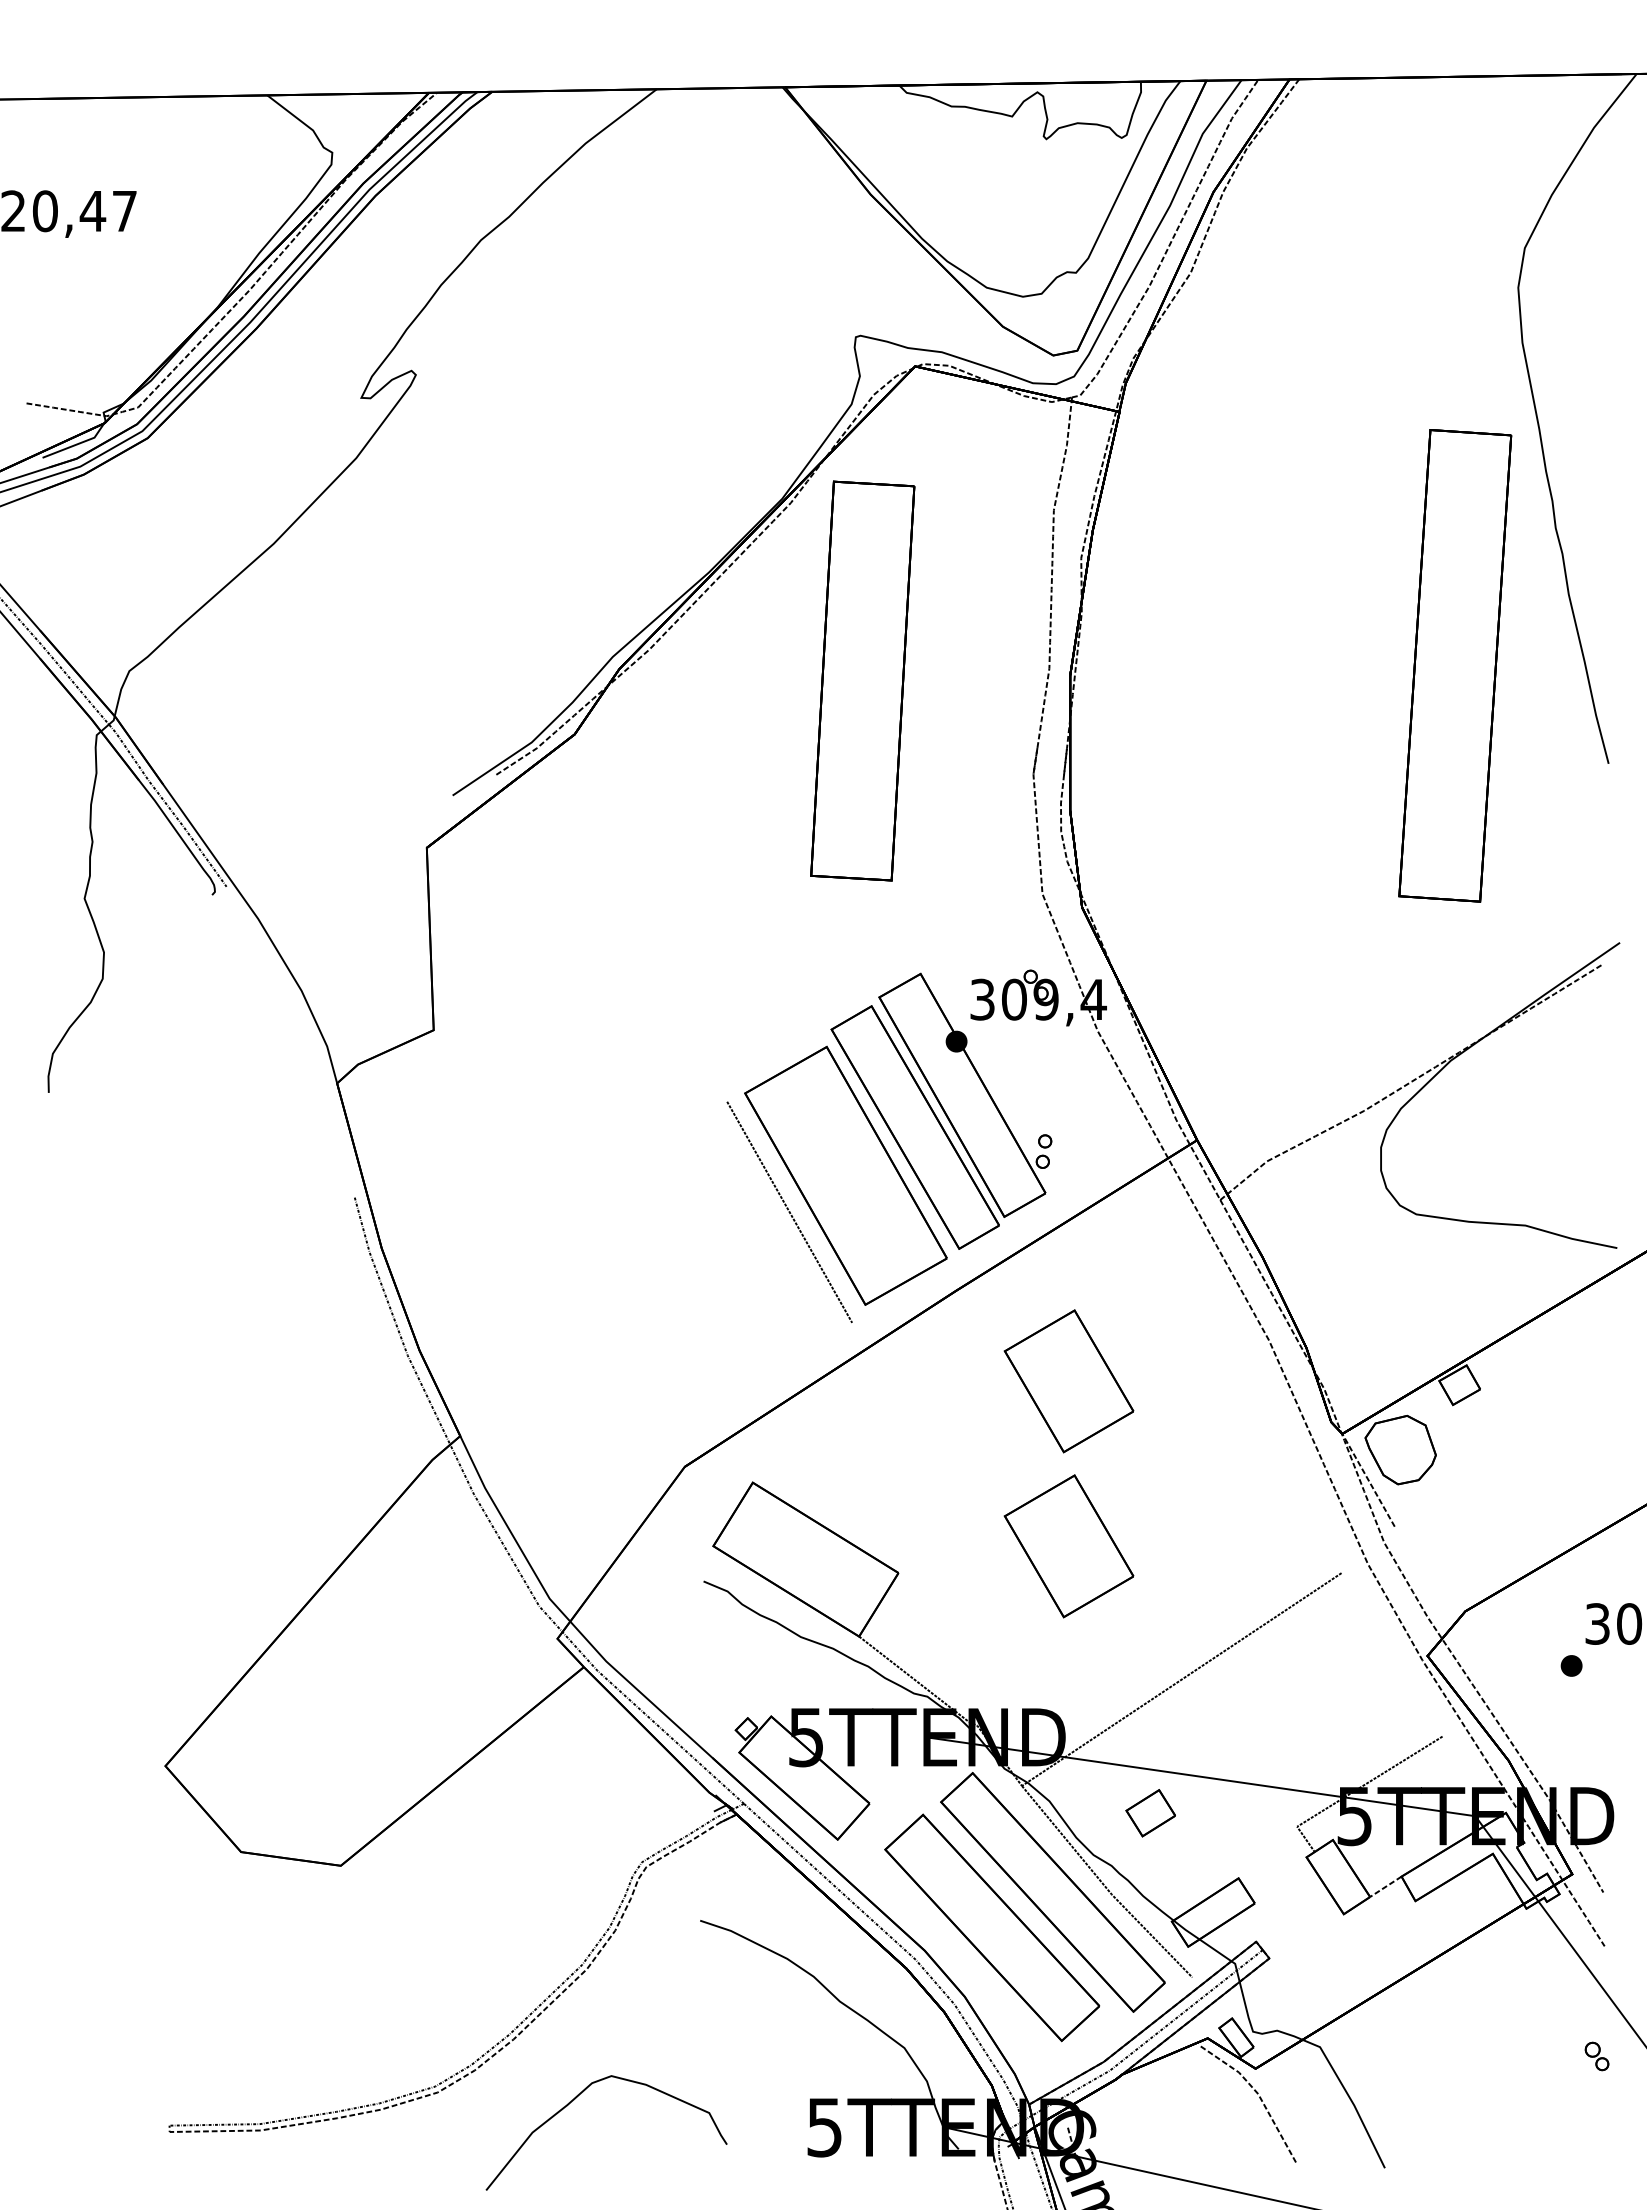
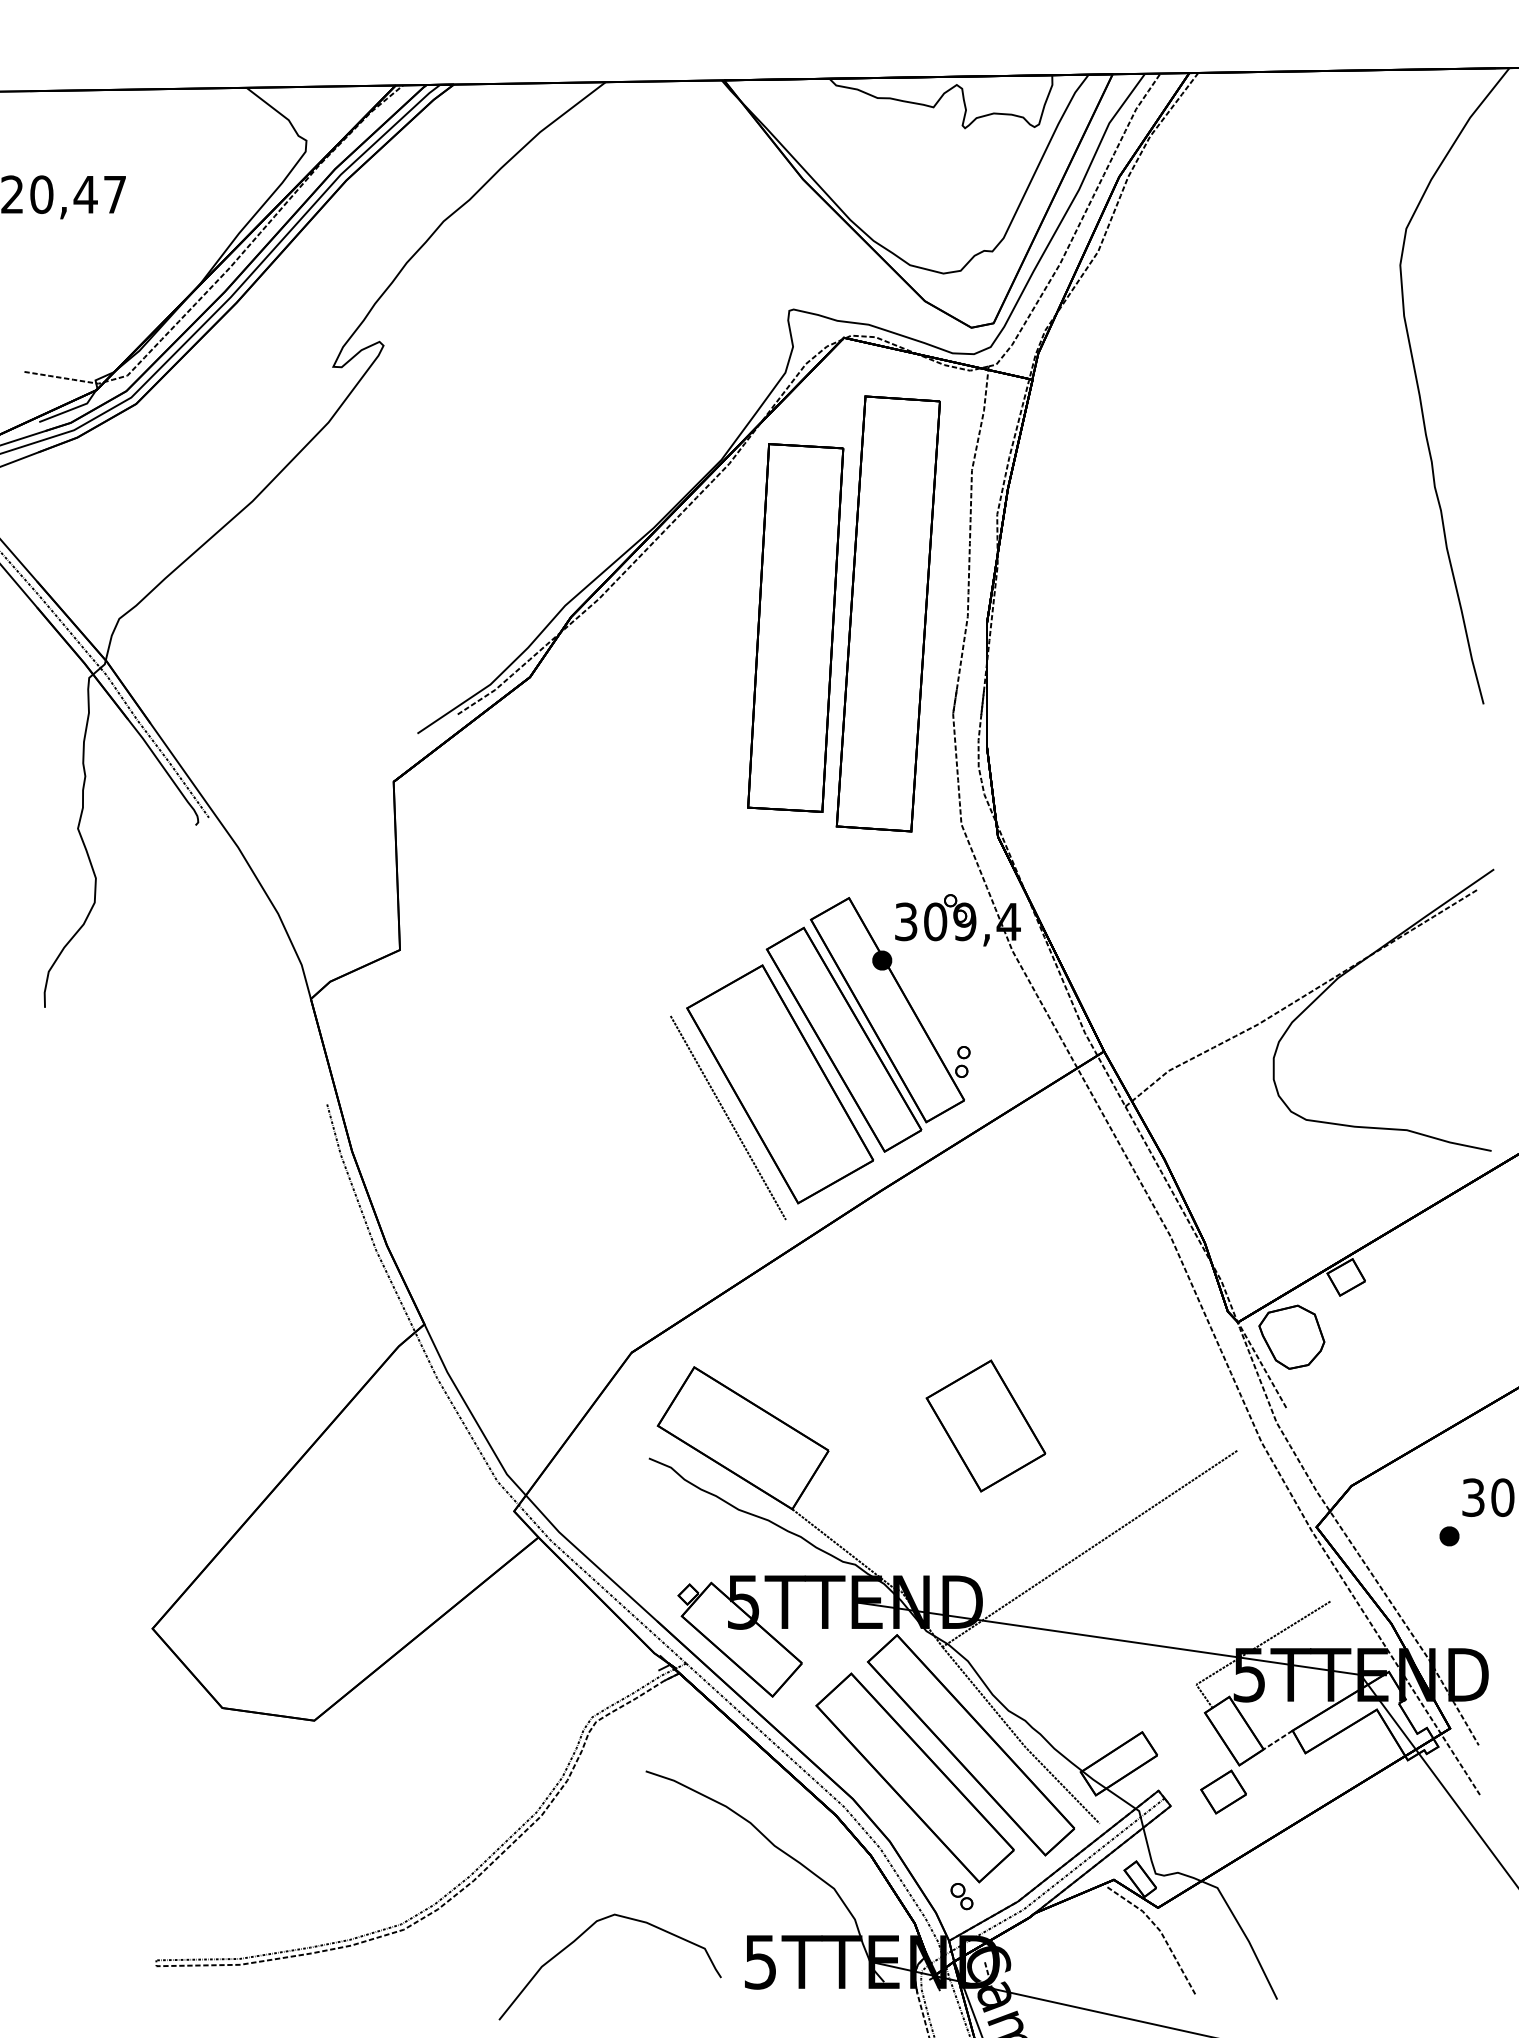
part: (1455, 665) -> (888, 613), moved
part: (1068, 1381) -> (985, 1274), removed
part: (1150, 1813) -> (1223, 1792), moved
part: (1596, 2056) -> (961, 1896), moved
part: (574, 2100) -> (580, 1937), moved

